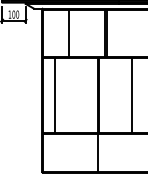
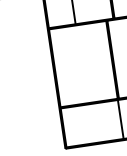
line: (54, 94) -> (66, 65), removed

